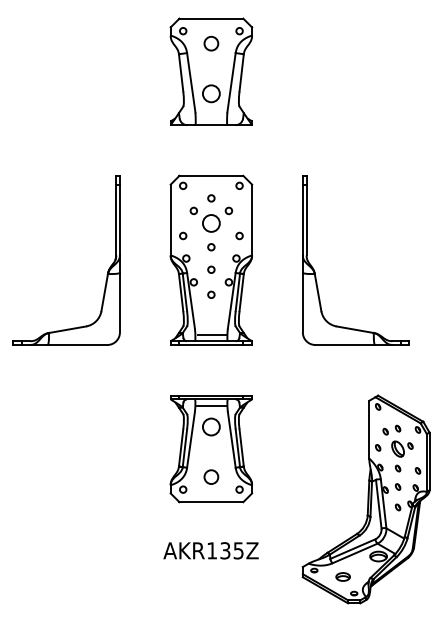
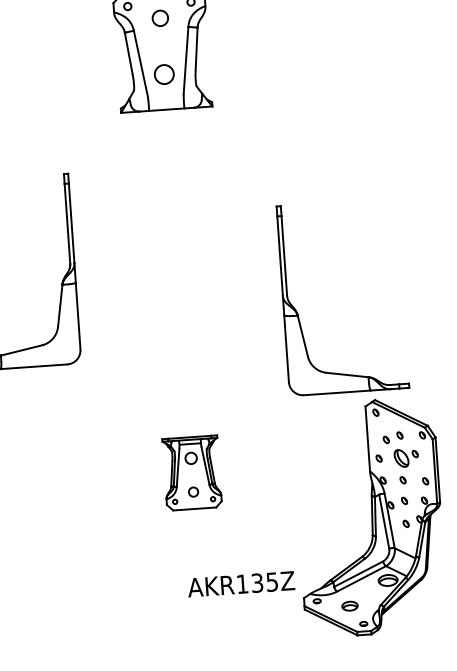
part: (211, 259) -> (177, 260), removed
part: (315, 271) -> (298, 312), moved
part: (211, 449) -> (192, 473), size x0.6
text: (210, 550) -> (240, 583), moved

